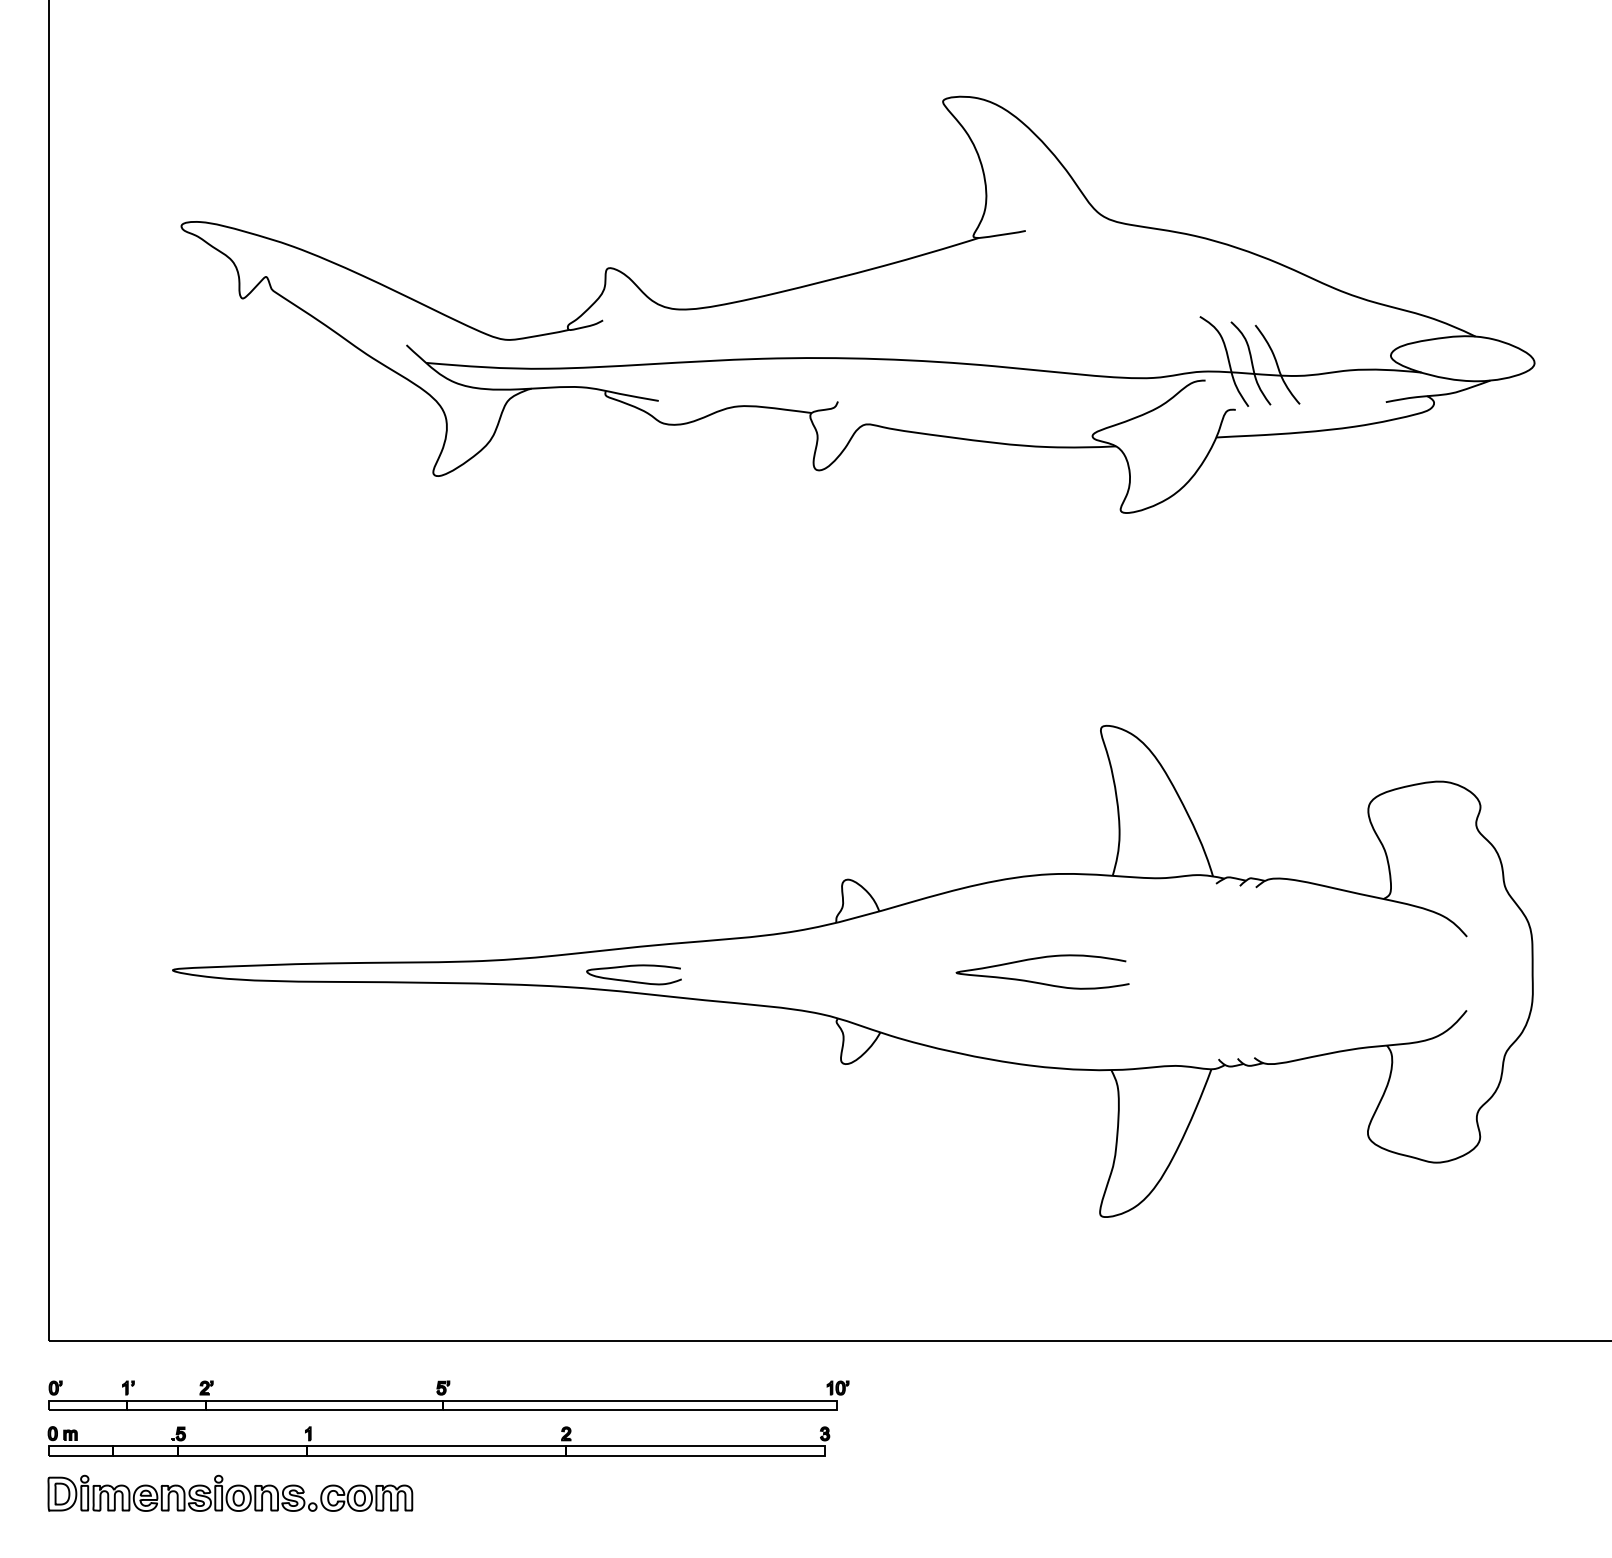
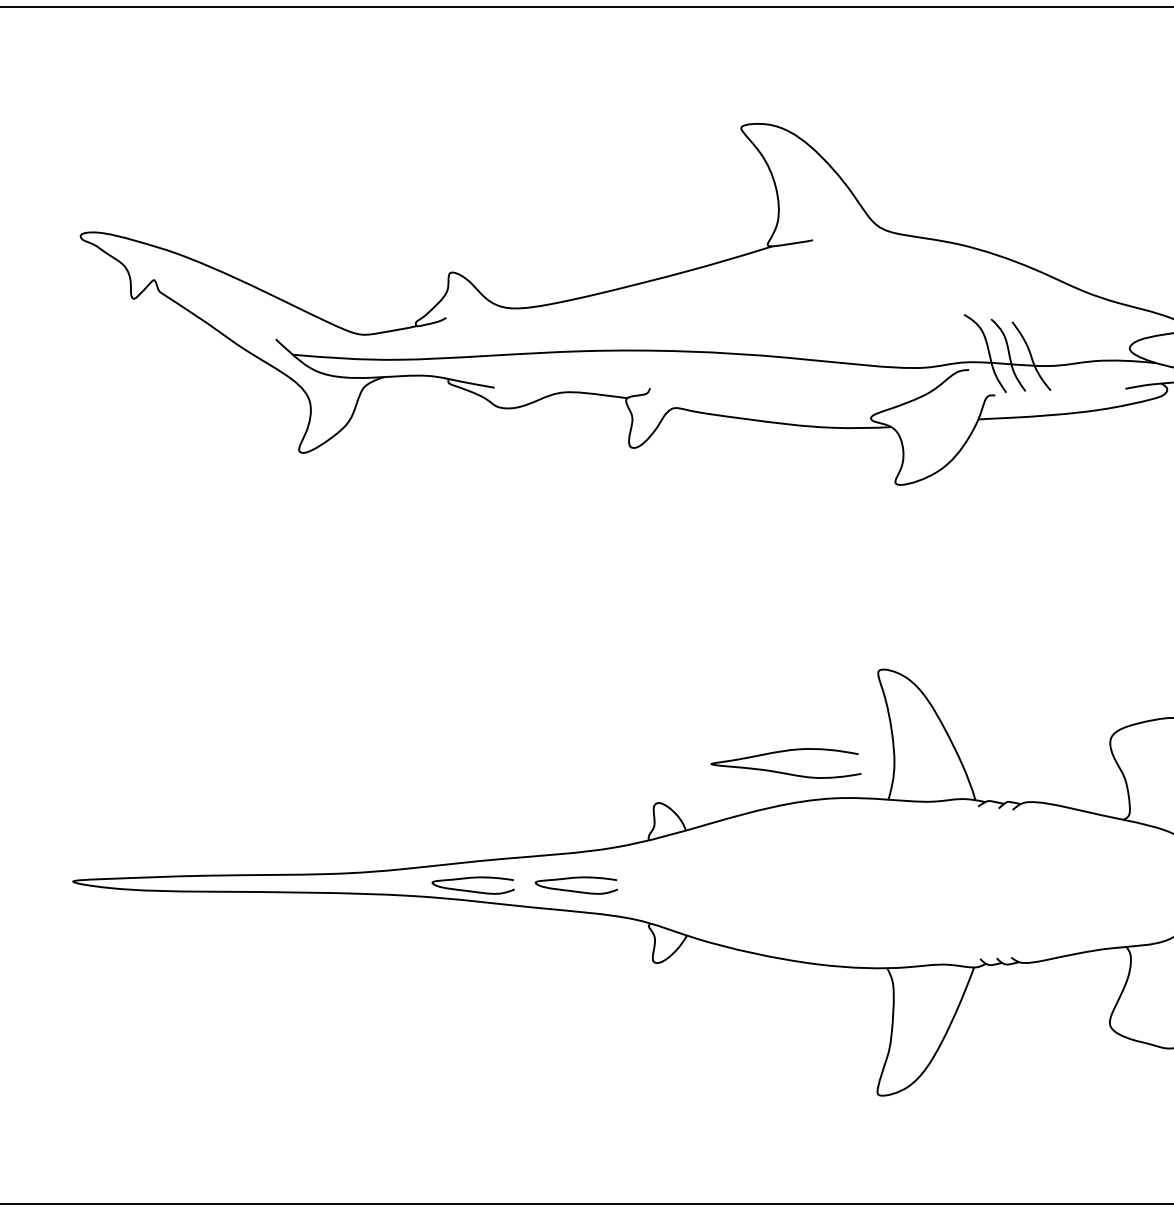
curve: (751, 980) -> (575, 890), added
curve: (1042, 982) -> (785, 772), moved

